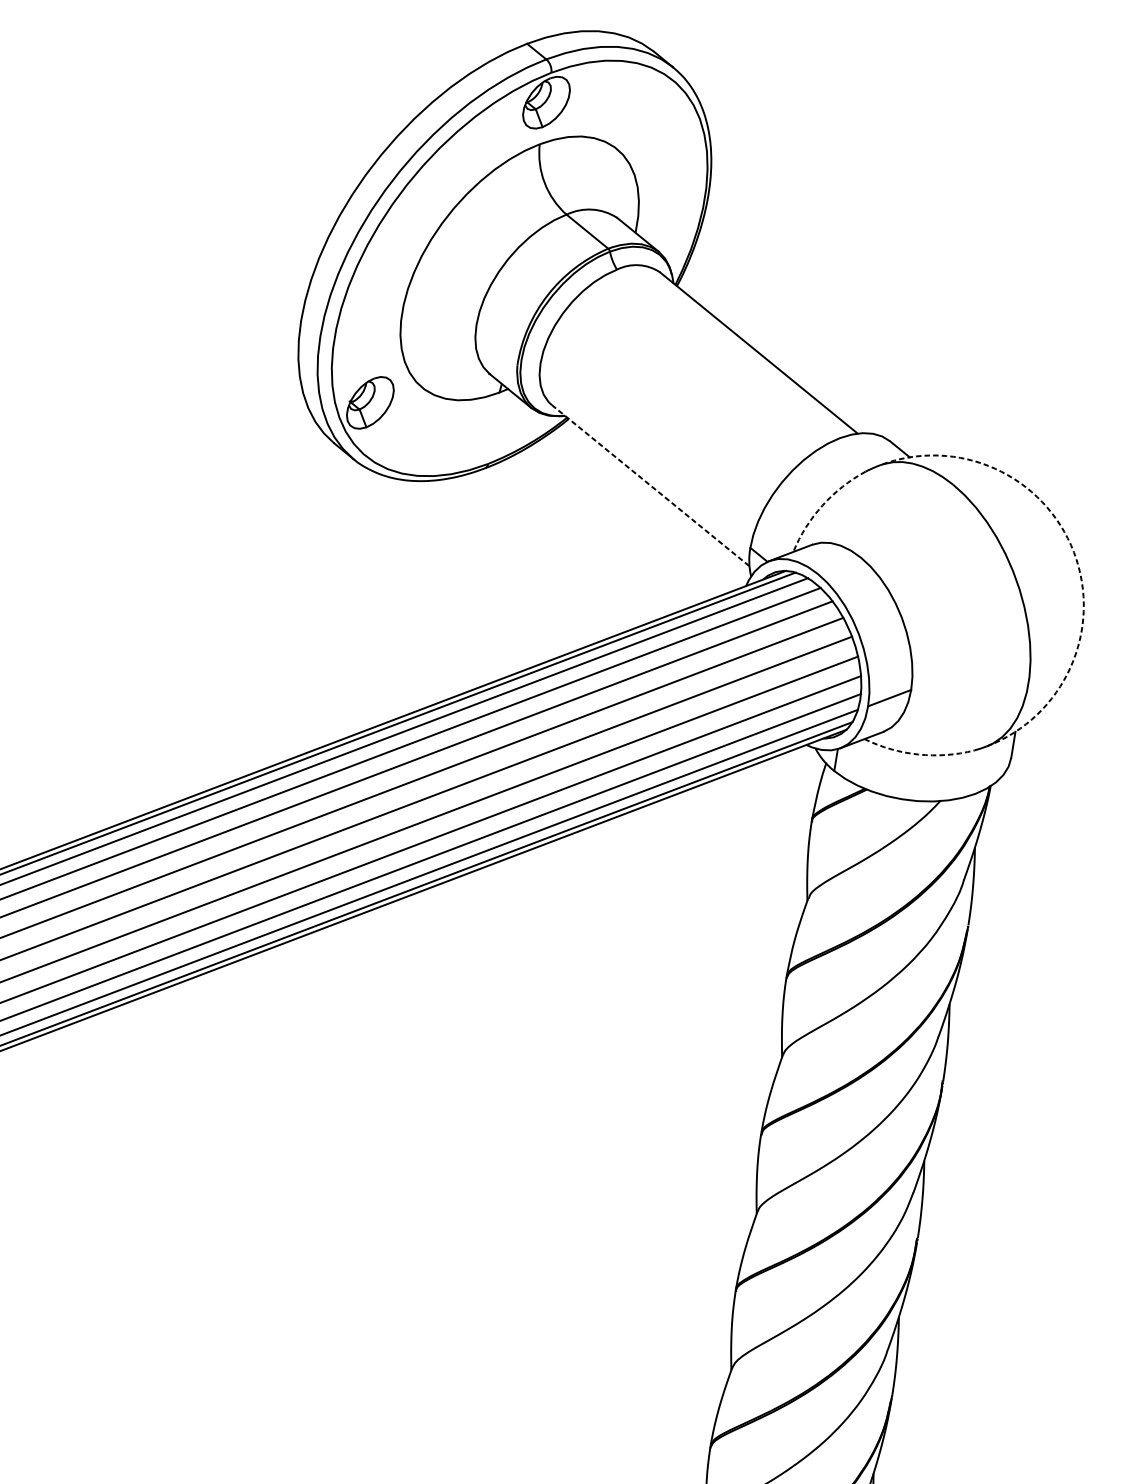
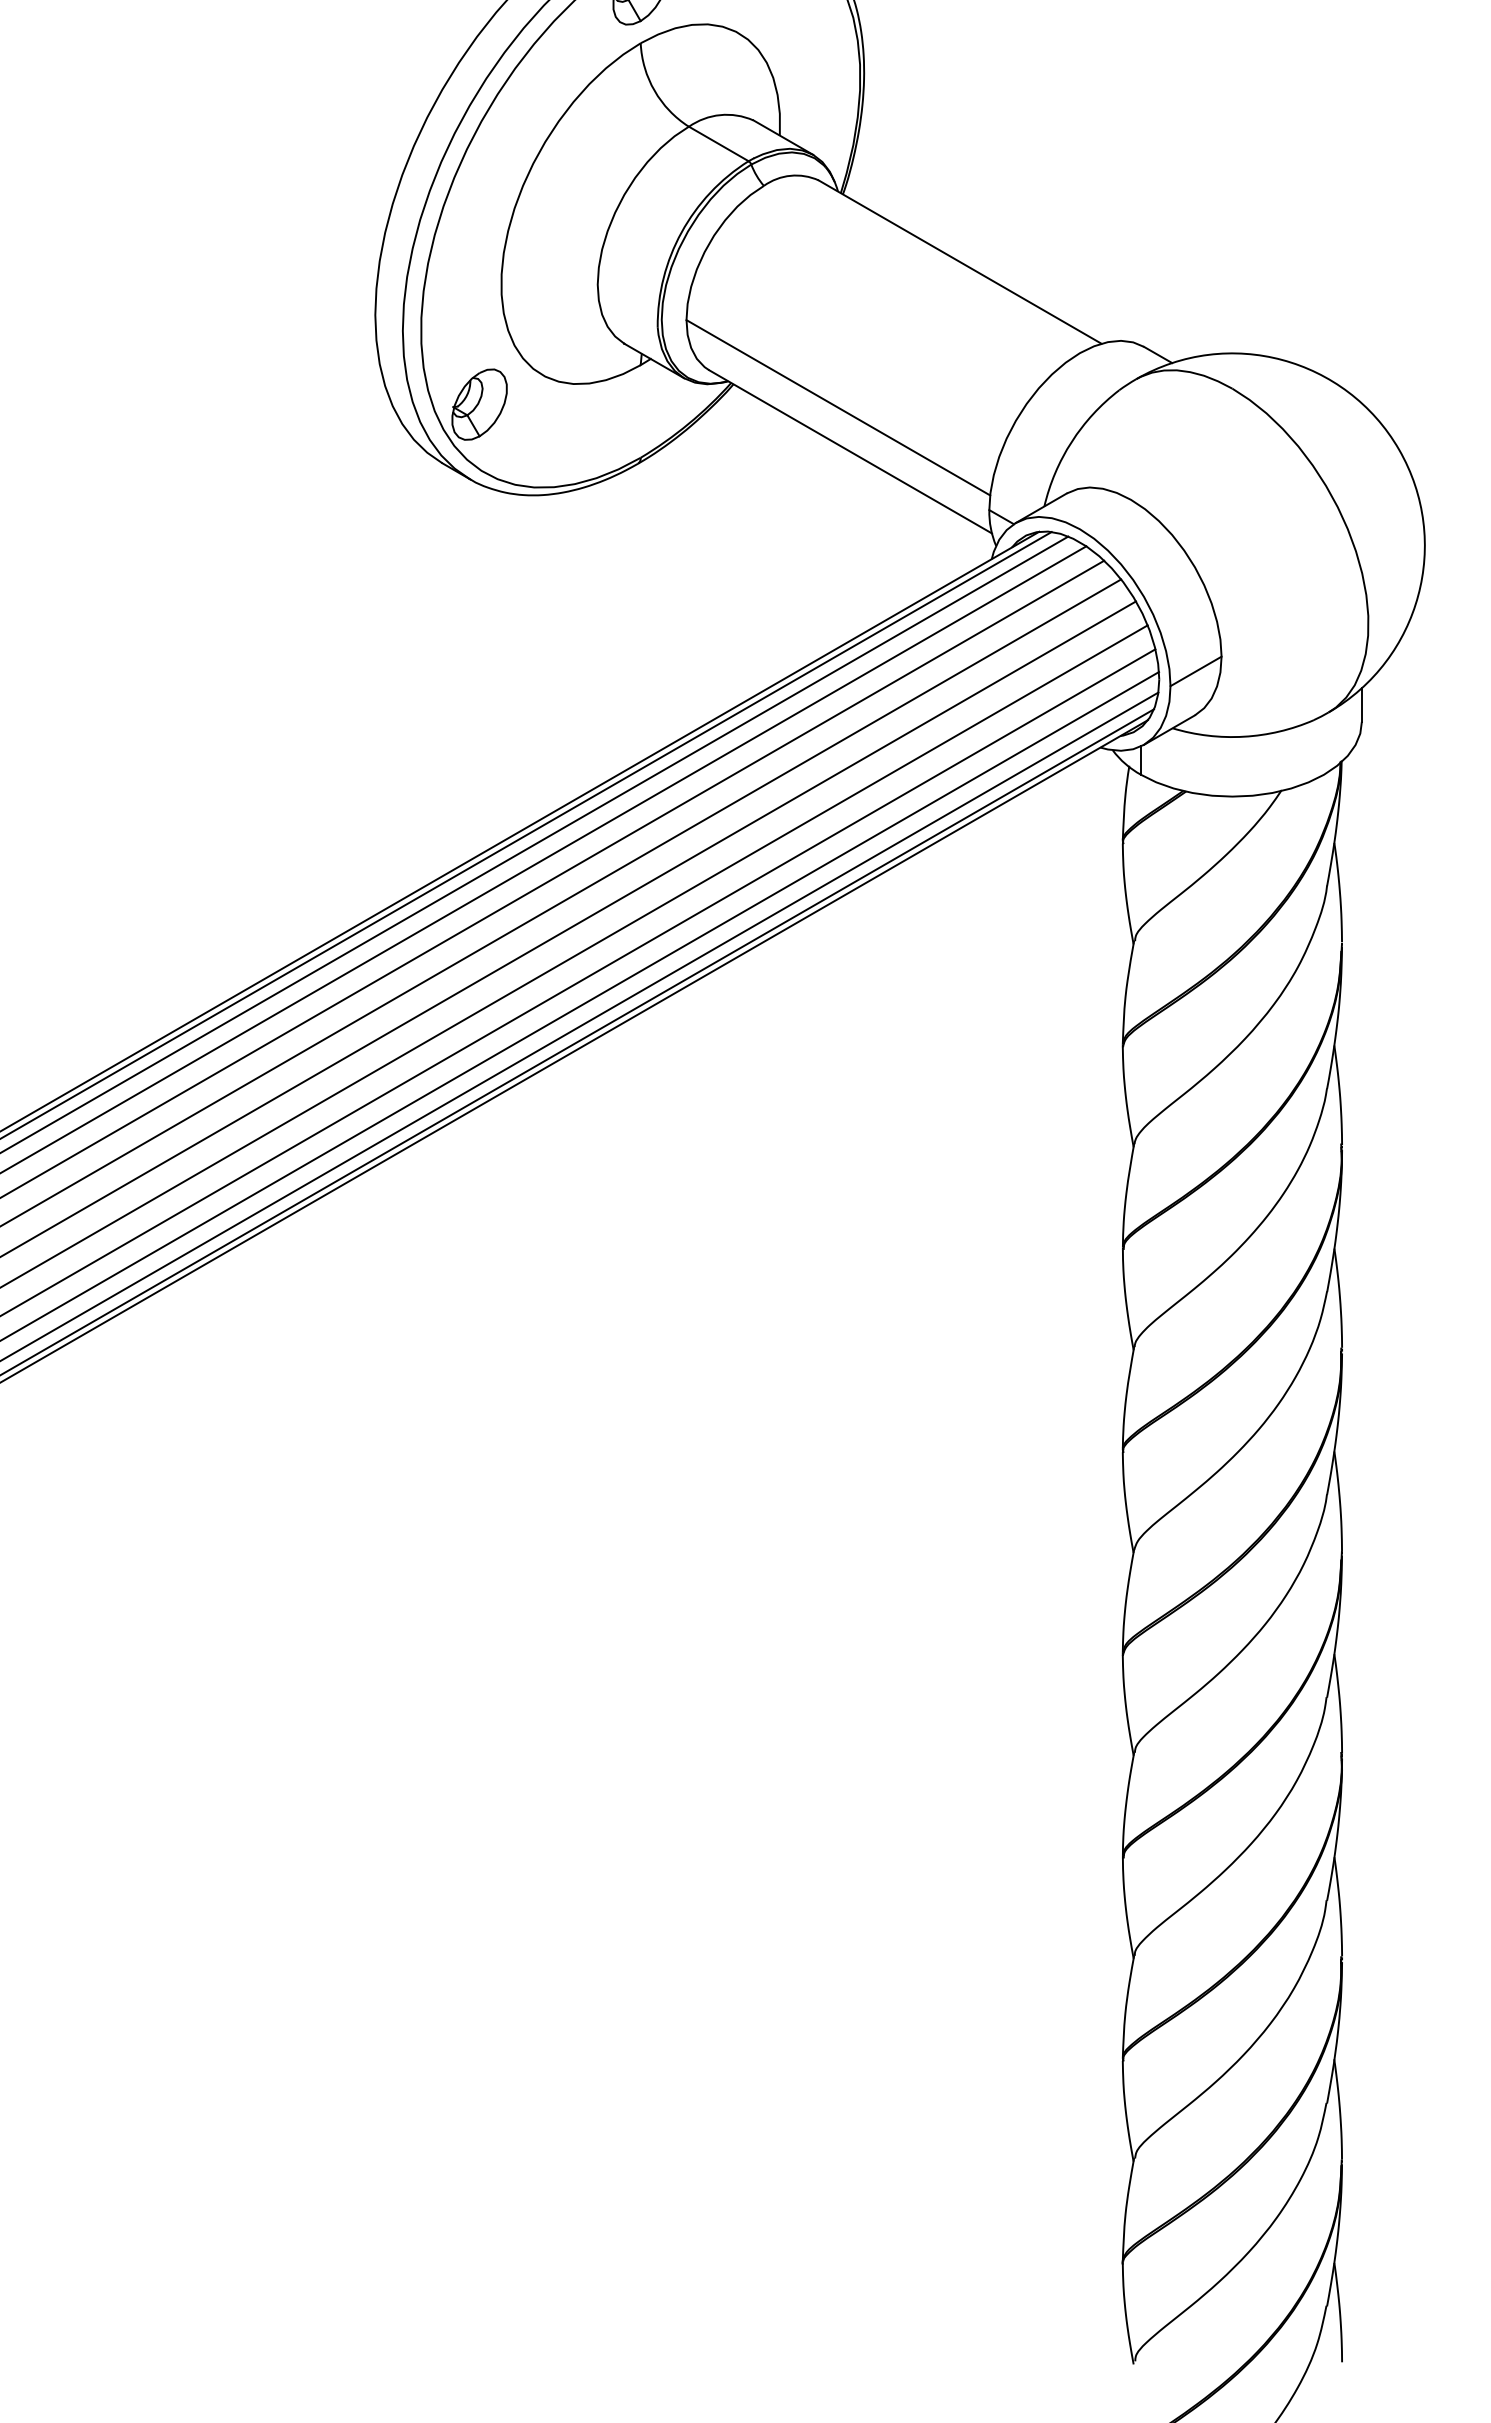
line: (646, 449) -> (838, 407), added
line: (651, 486) -> (851, 452), dashed -> solid
arc: (822, 505) -> (1071, 441), dashed -> solid
arc: (1074, 552) -> (1399, 449), dashed -> solid
arc: (918, 754) -> (1243, 736), dashed -> solid

